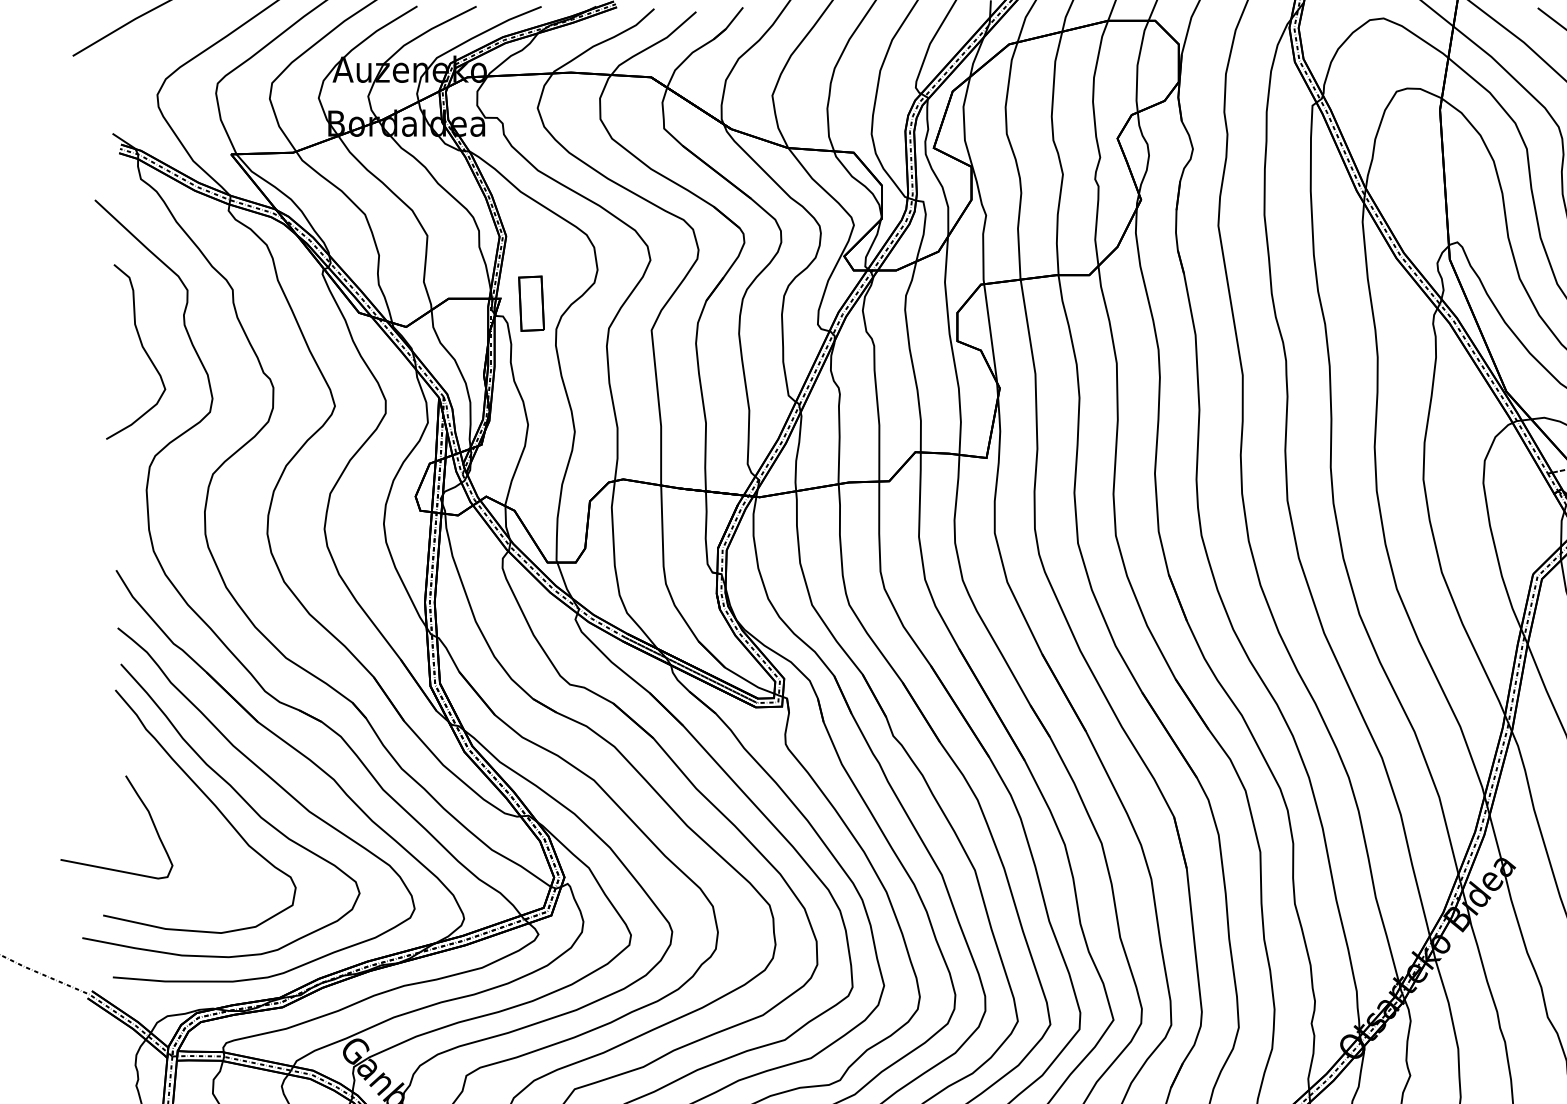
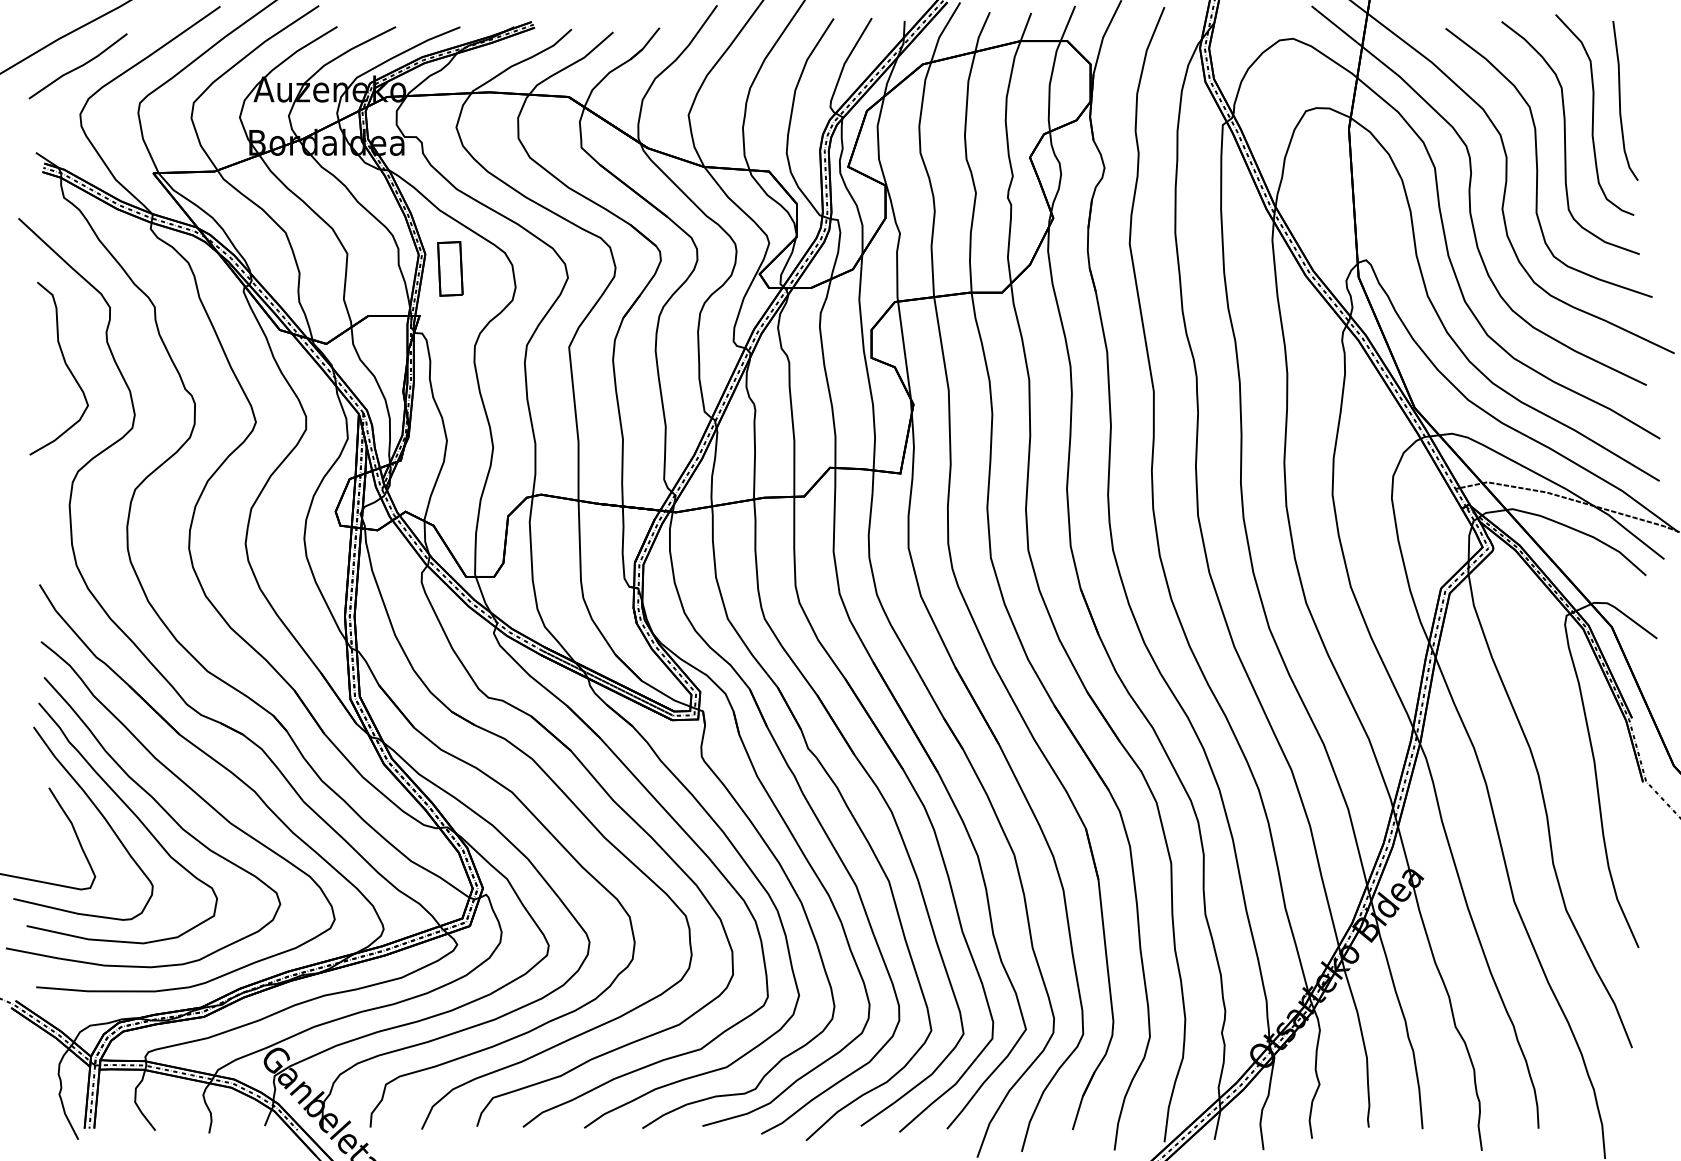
line: (155, 46) -> (78, 66), added
part: (531, 303) -> (450, 268), moved
curve: (176, 801) -> (99, 813), added

